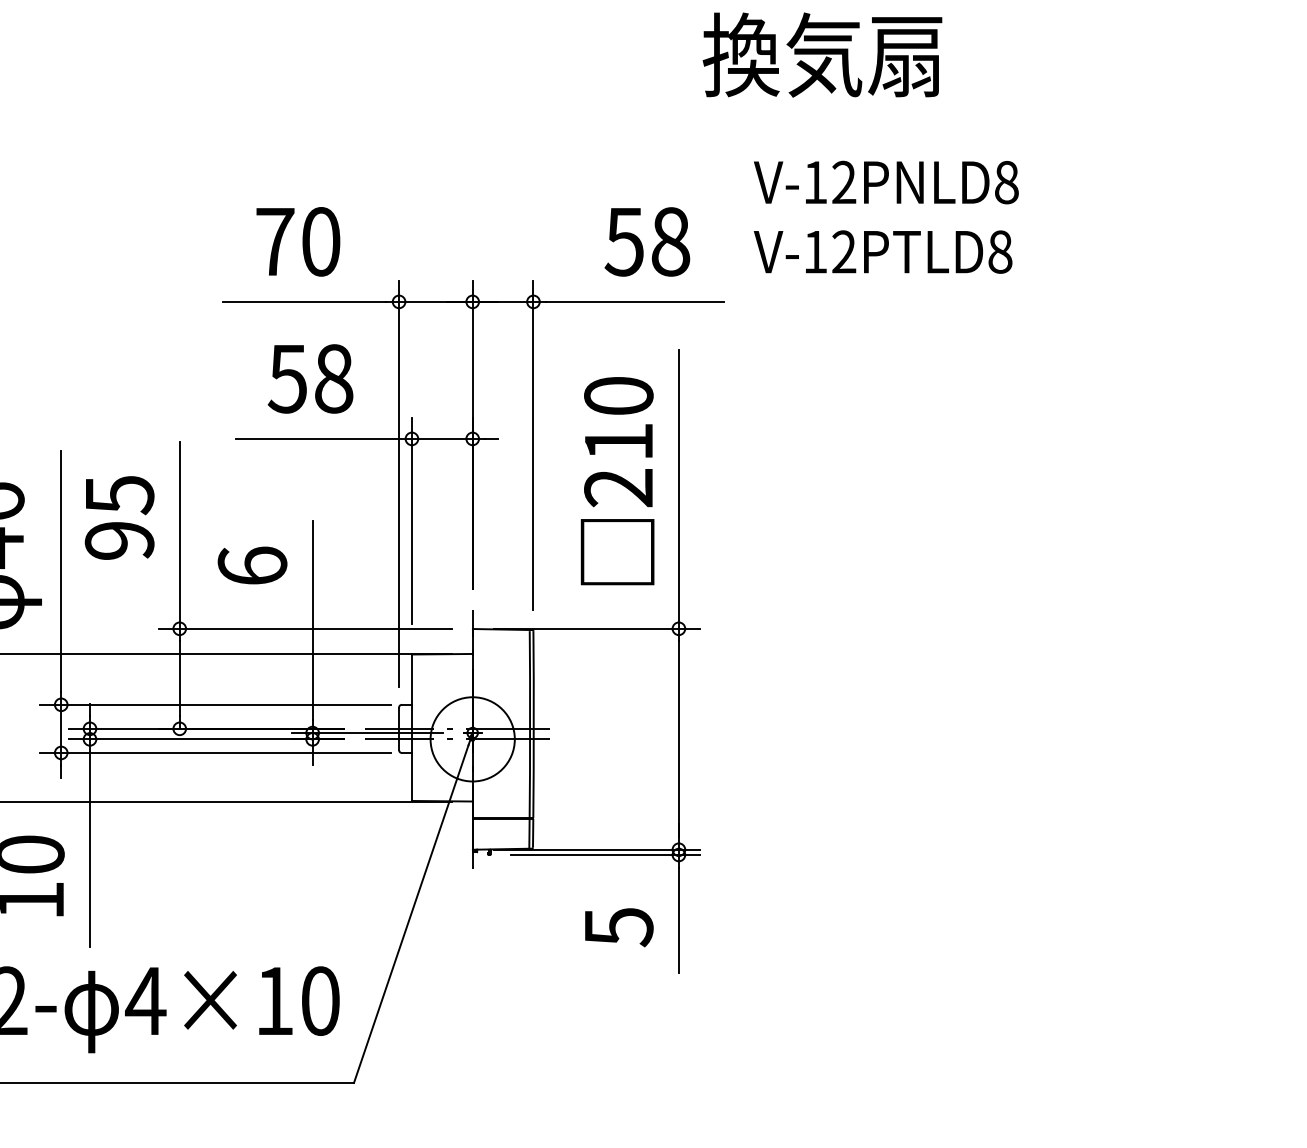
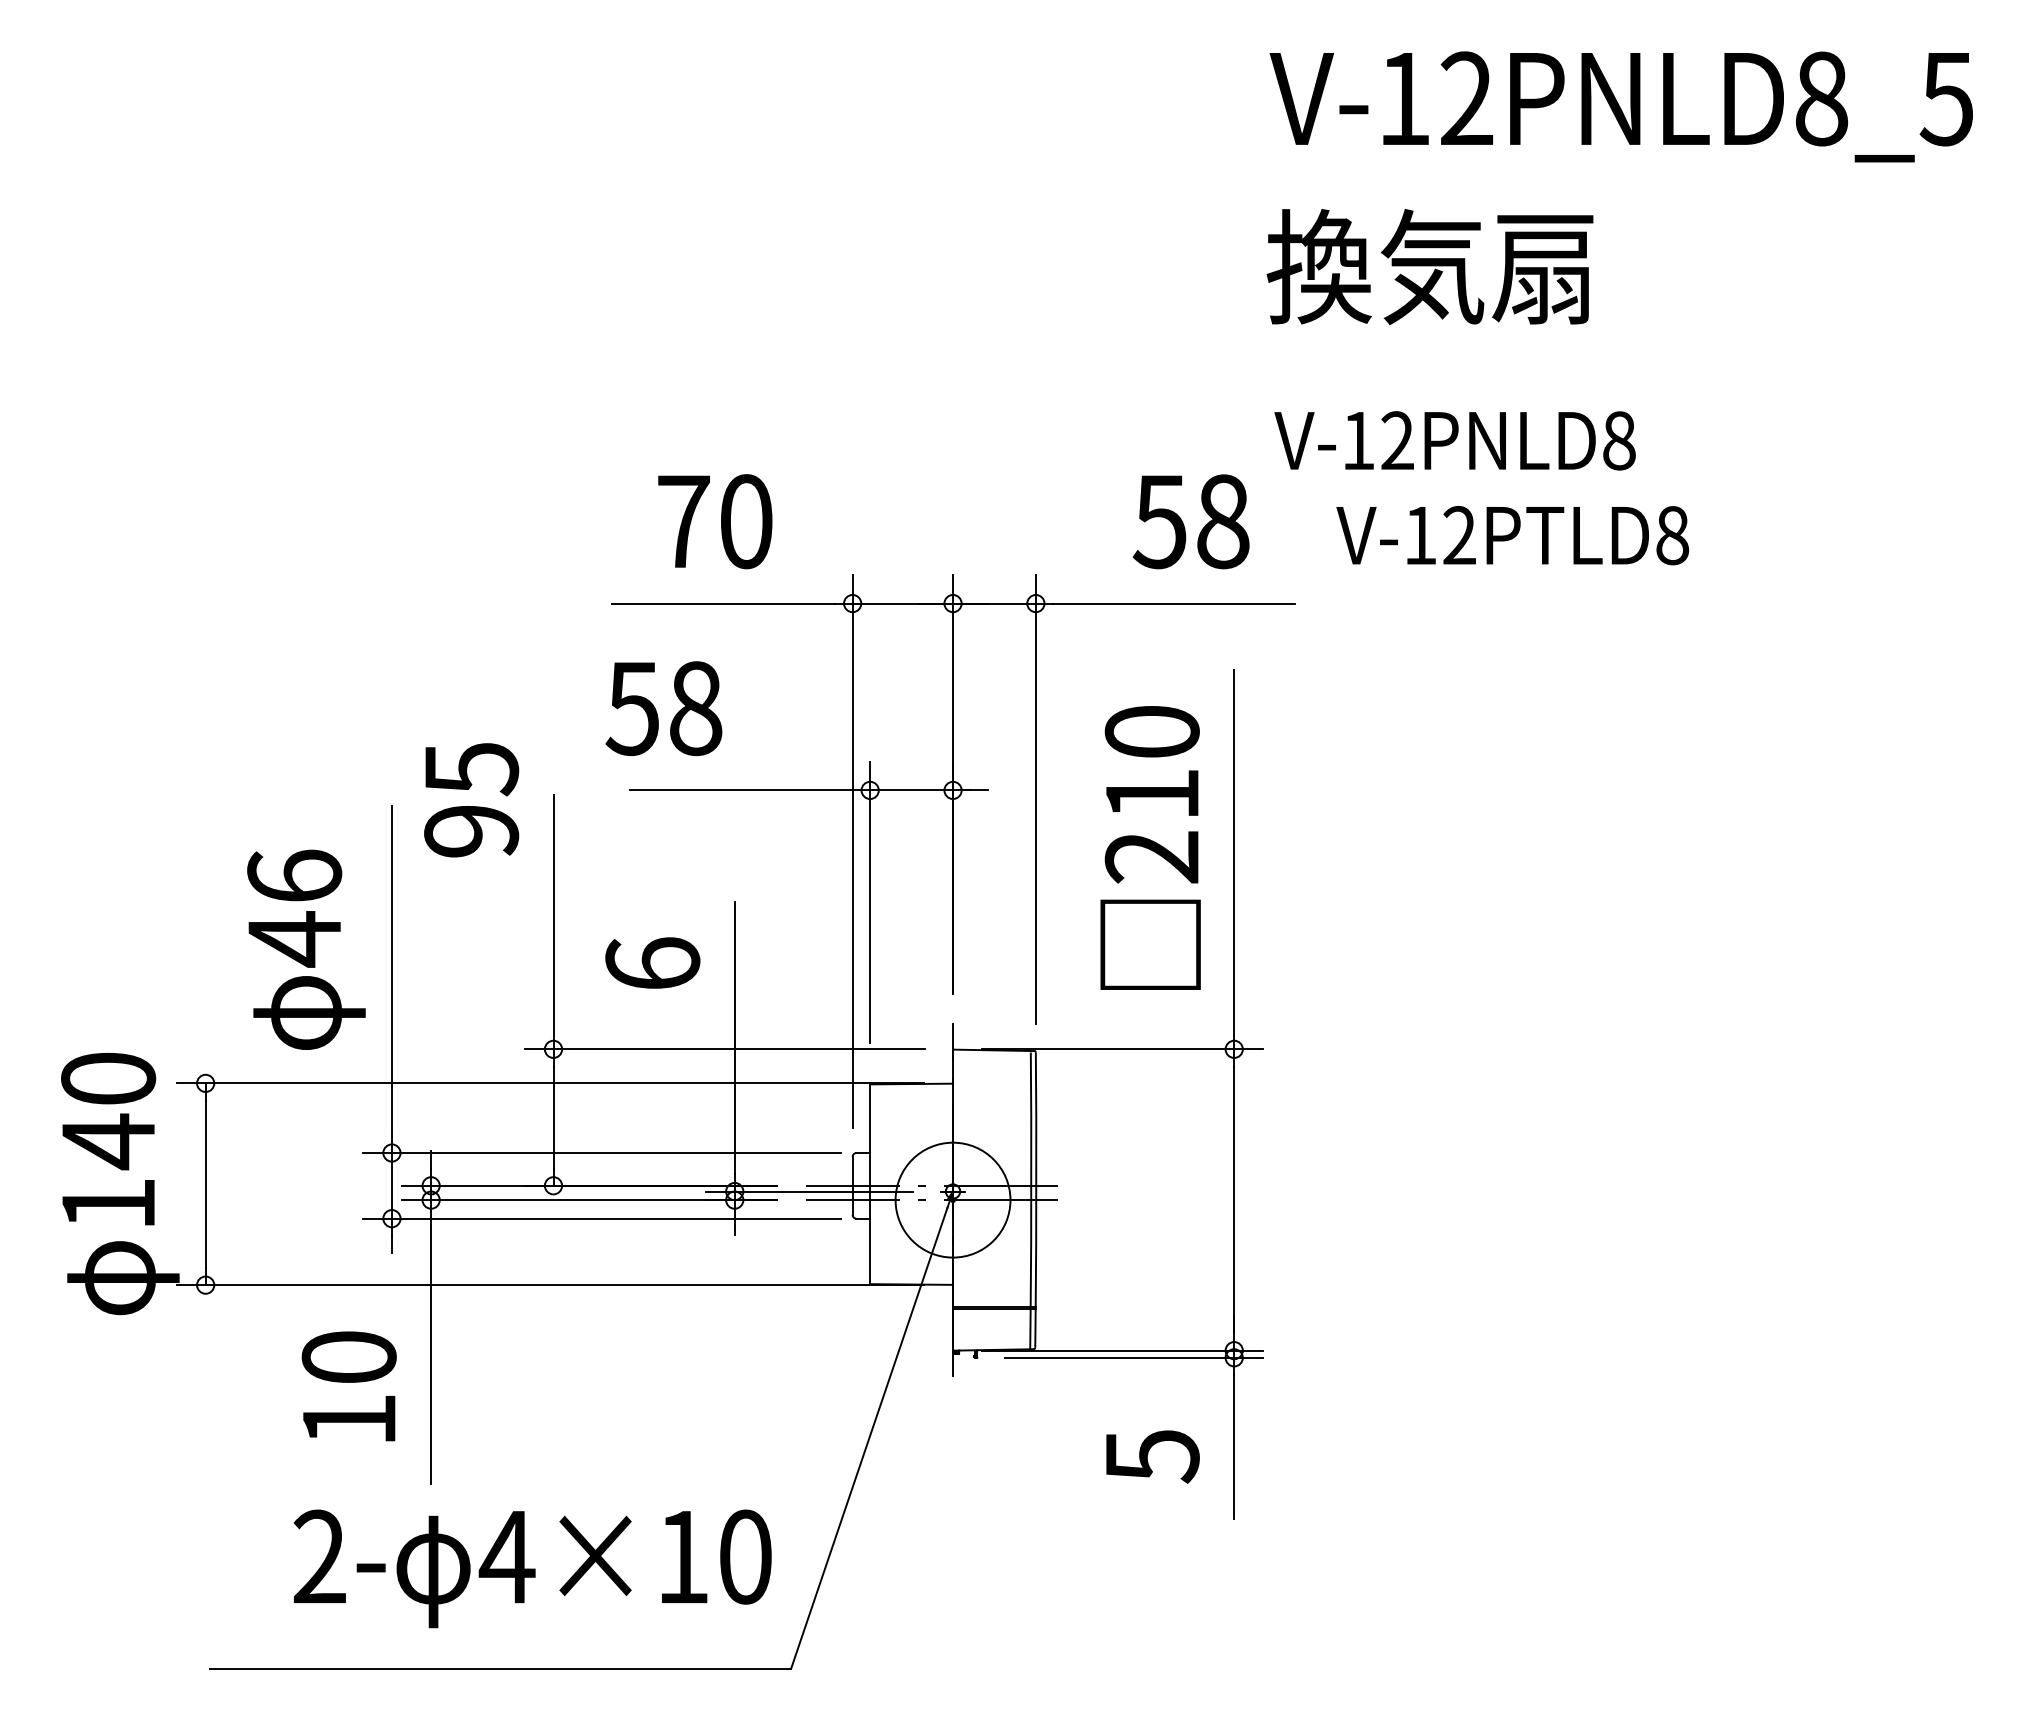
text: (885, 182) -> (1454, 440), moved
text: (310, 378) -> (663, 708), moved
text: (119, 518) -> (471, 800), moved

